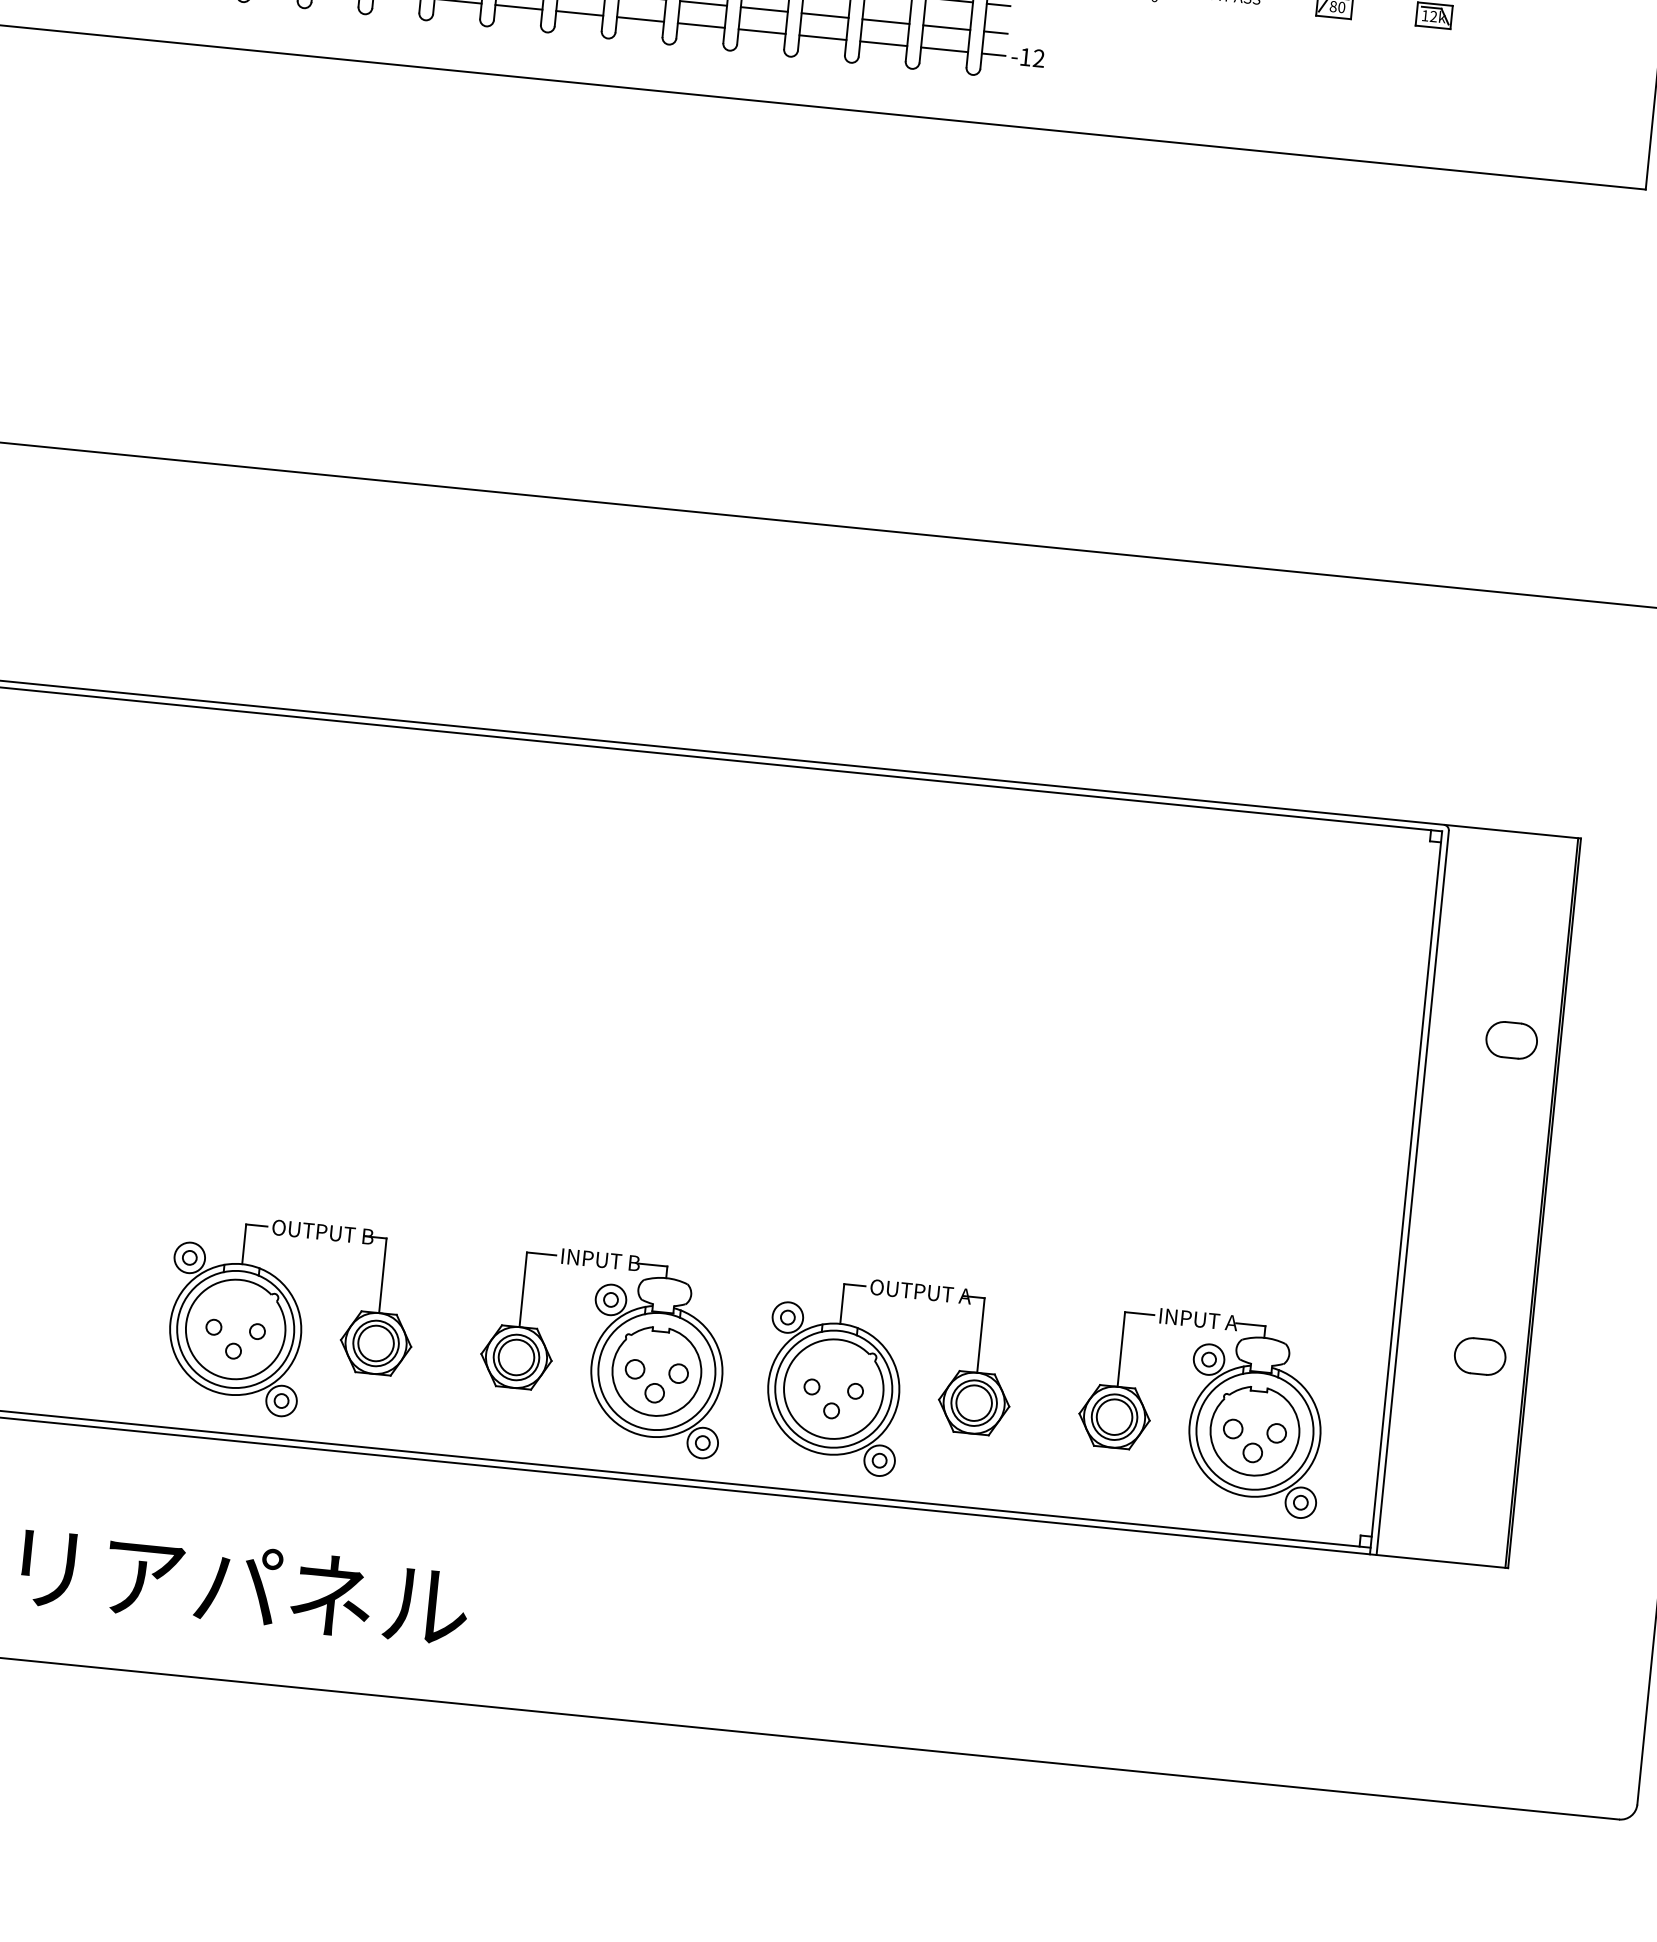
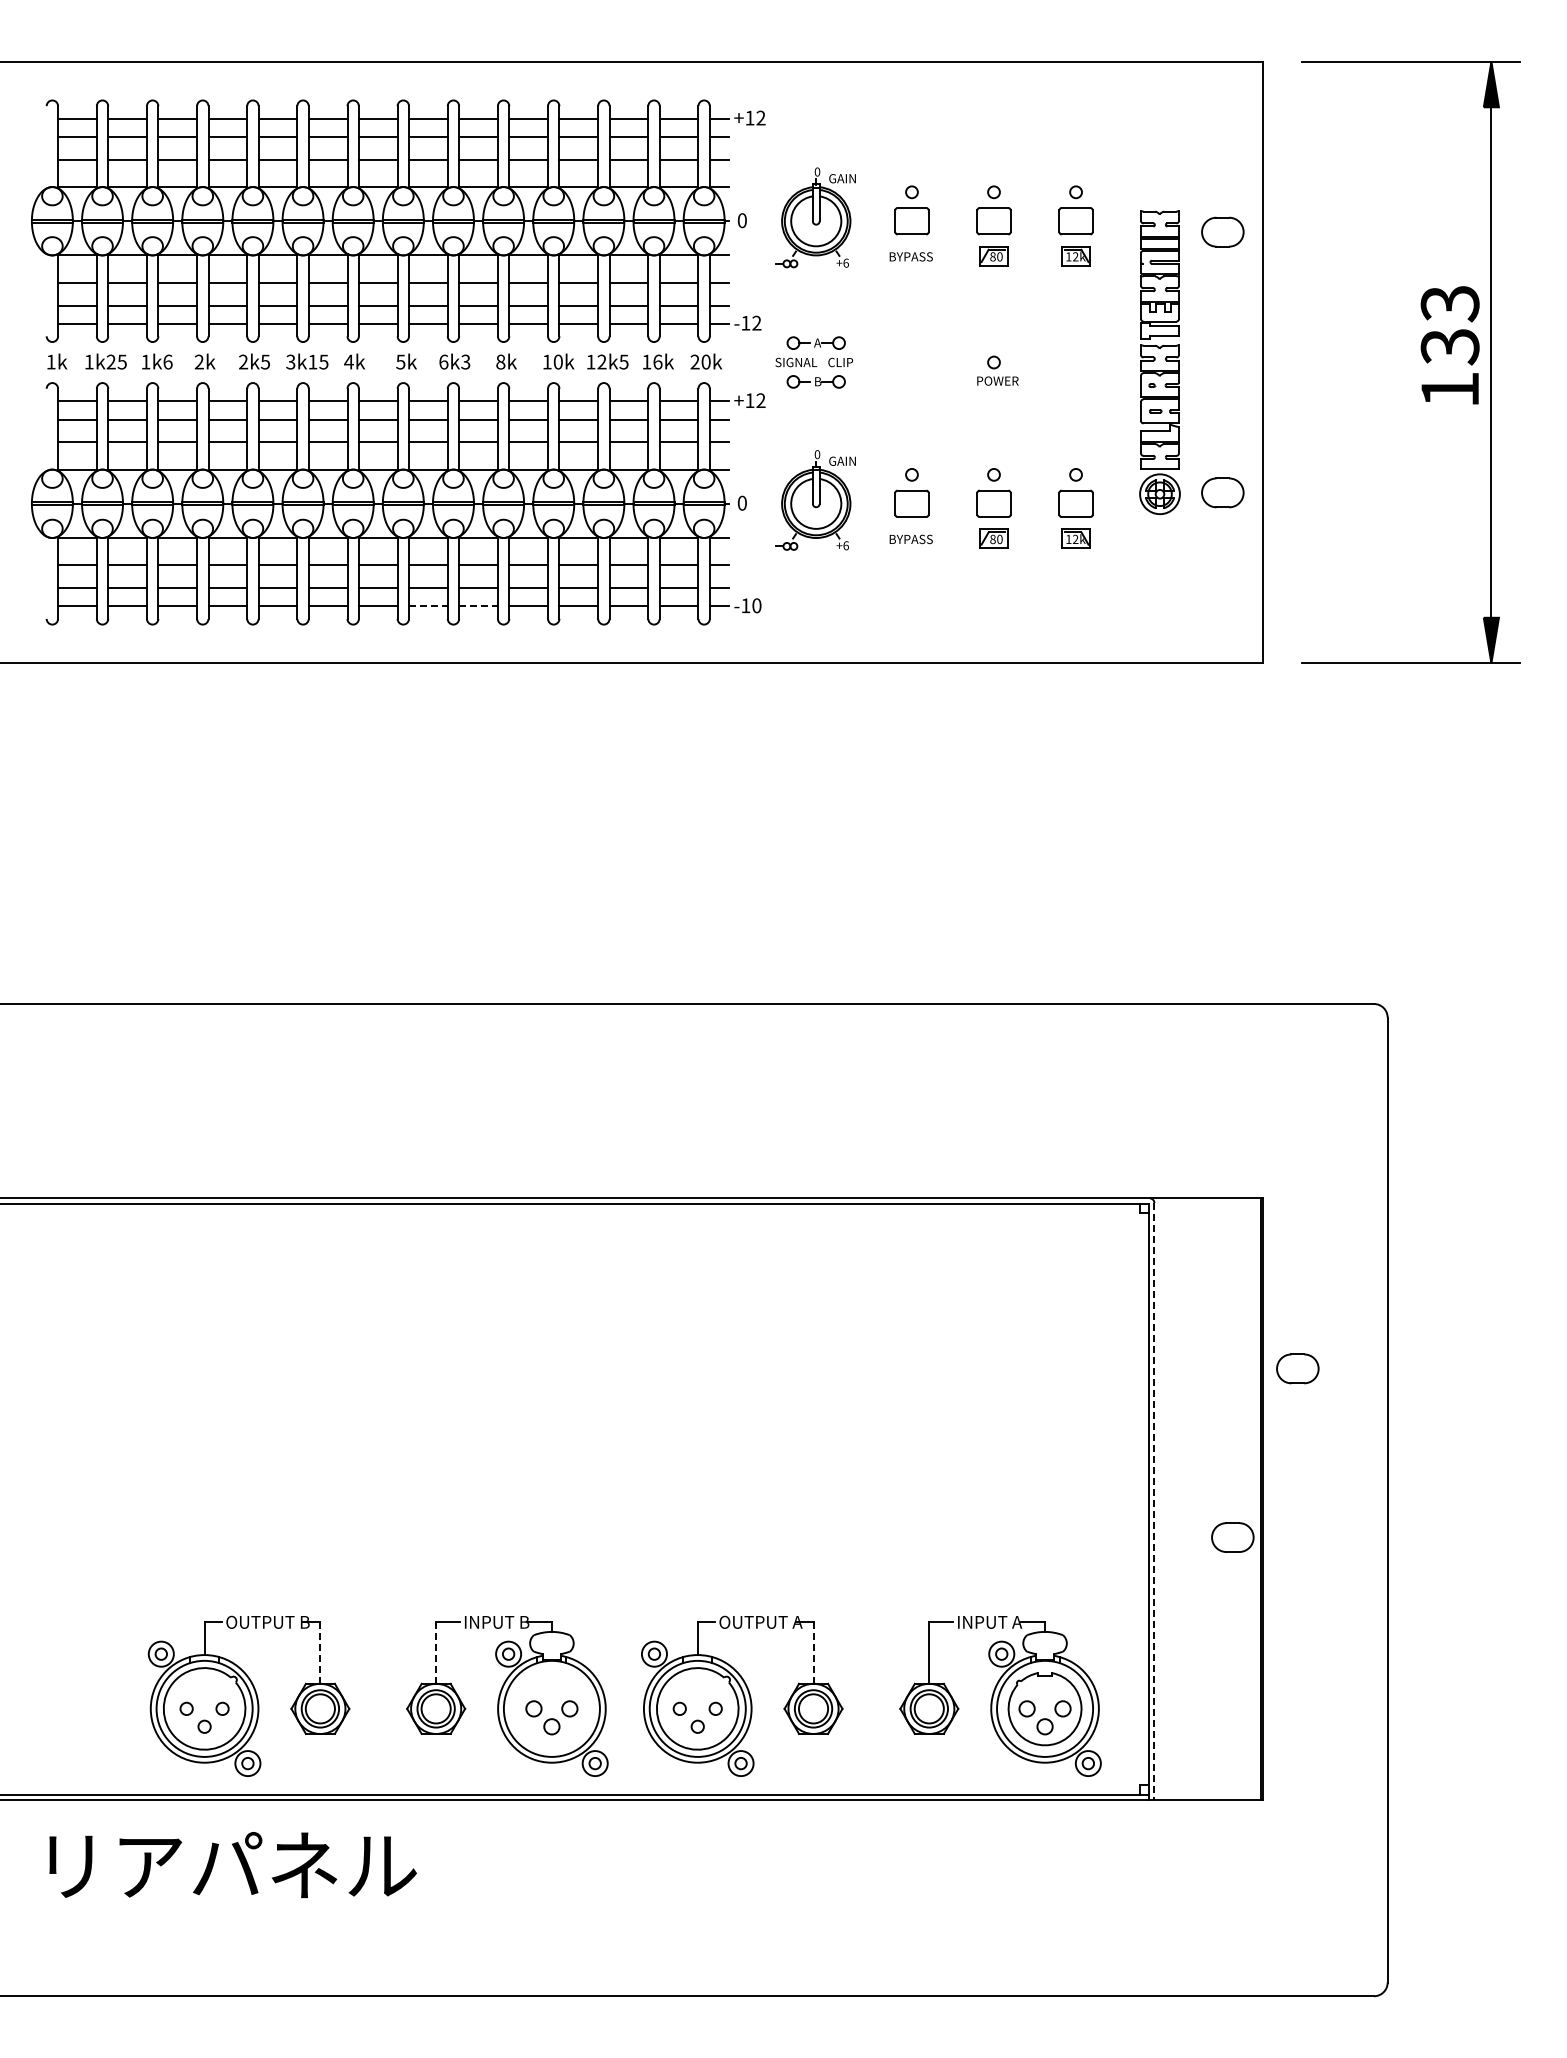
line: (640, 19) -> (428, 606), solid -> dashed
line: (702, 25) -> (479, 606), solid -> dashed
text: (1038, 58) -> (756, 605), -12 -> -10
part: (1511, 1039) -> (1297, 1368), moved
line: (1412, 1192) -> (1154, 1501), solid -> dashed
line: (382, 1276) -> (320, 1653), solid -> dashed
line: (523, 1290) -> (436, 1653), solid -> dashed
line: (980, 1336) -> (813, 1653), solid -> dashed
part: (1479, 1356) -> (1232, 1537), moved
part: (656, 1372) -> (551, 1709), removed
text: (244, 1587) -> (232, 1865), moved

